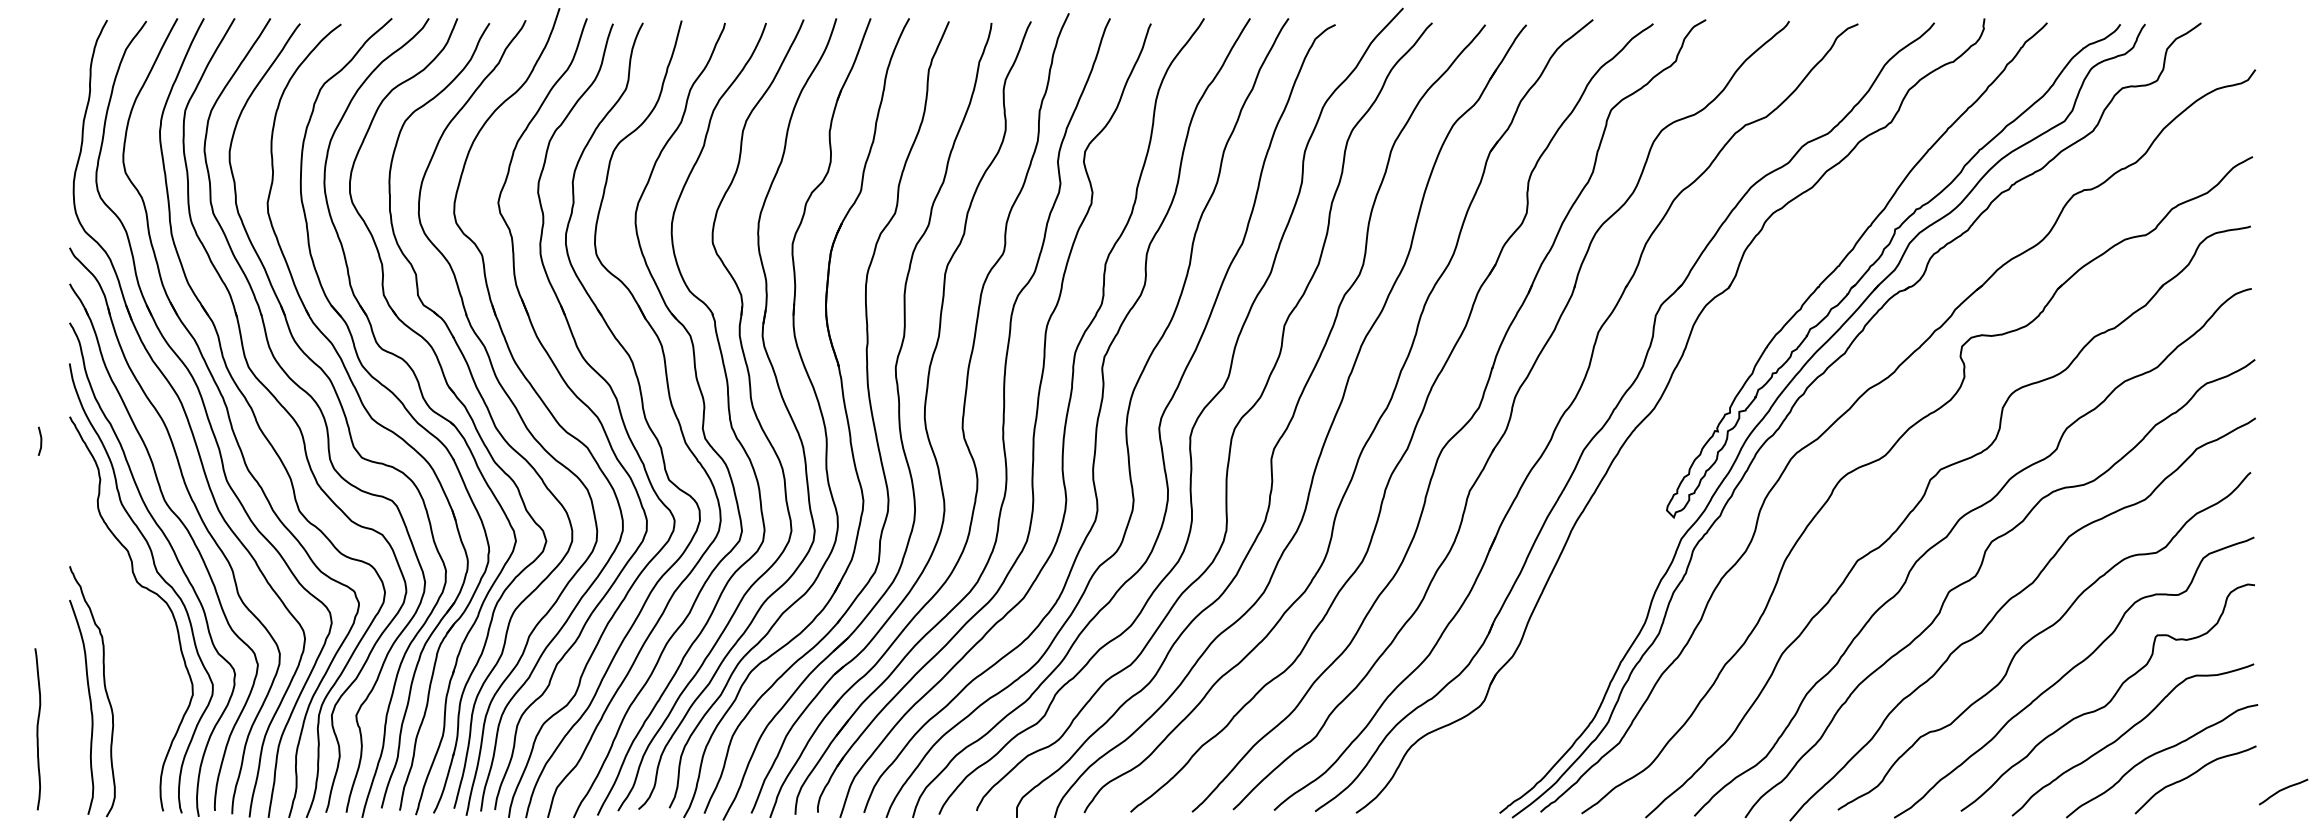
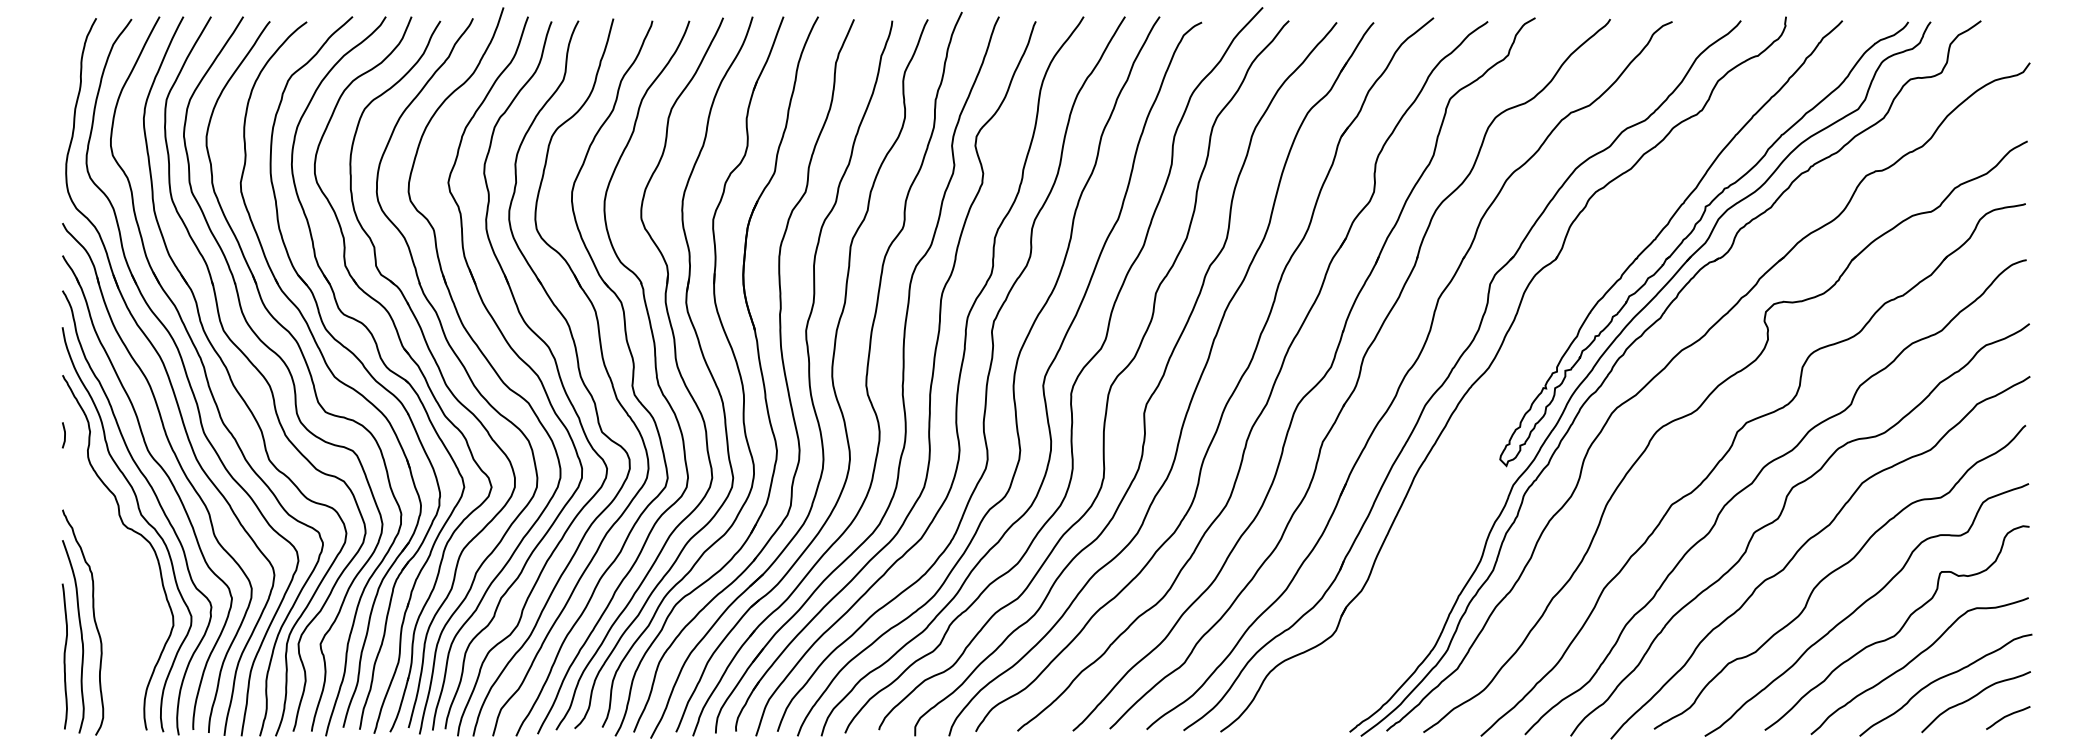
curve: (40, 441) -> (64, 435), moved
curve: (37, 729) -> (64, 656), moved
curve: (2283, 790) -> (2008, 716), moved

